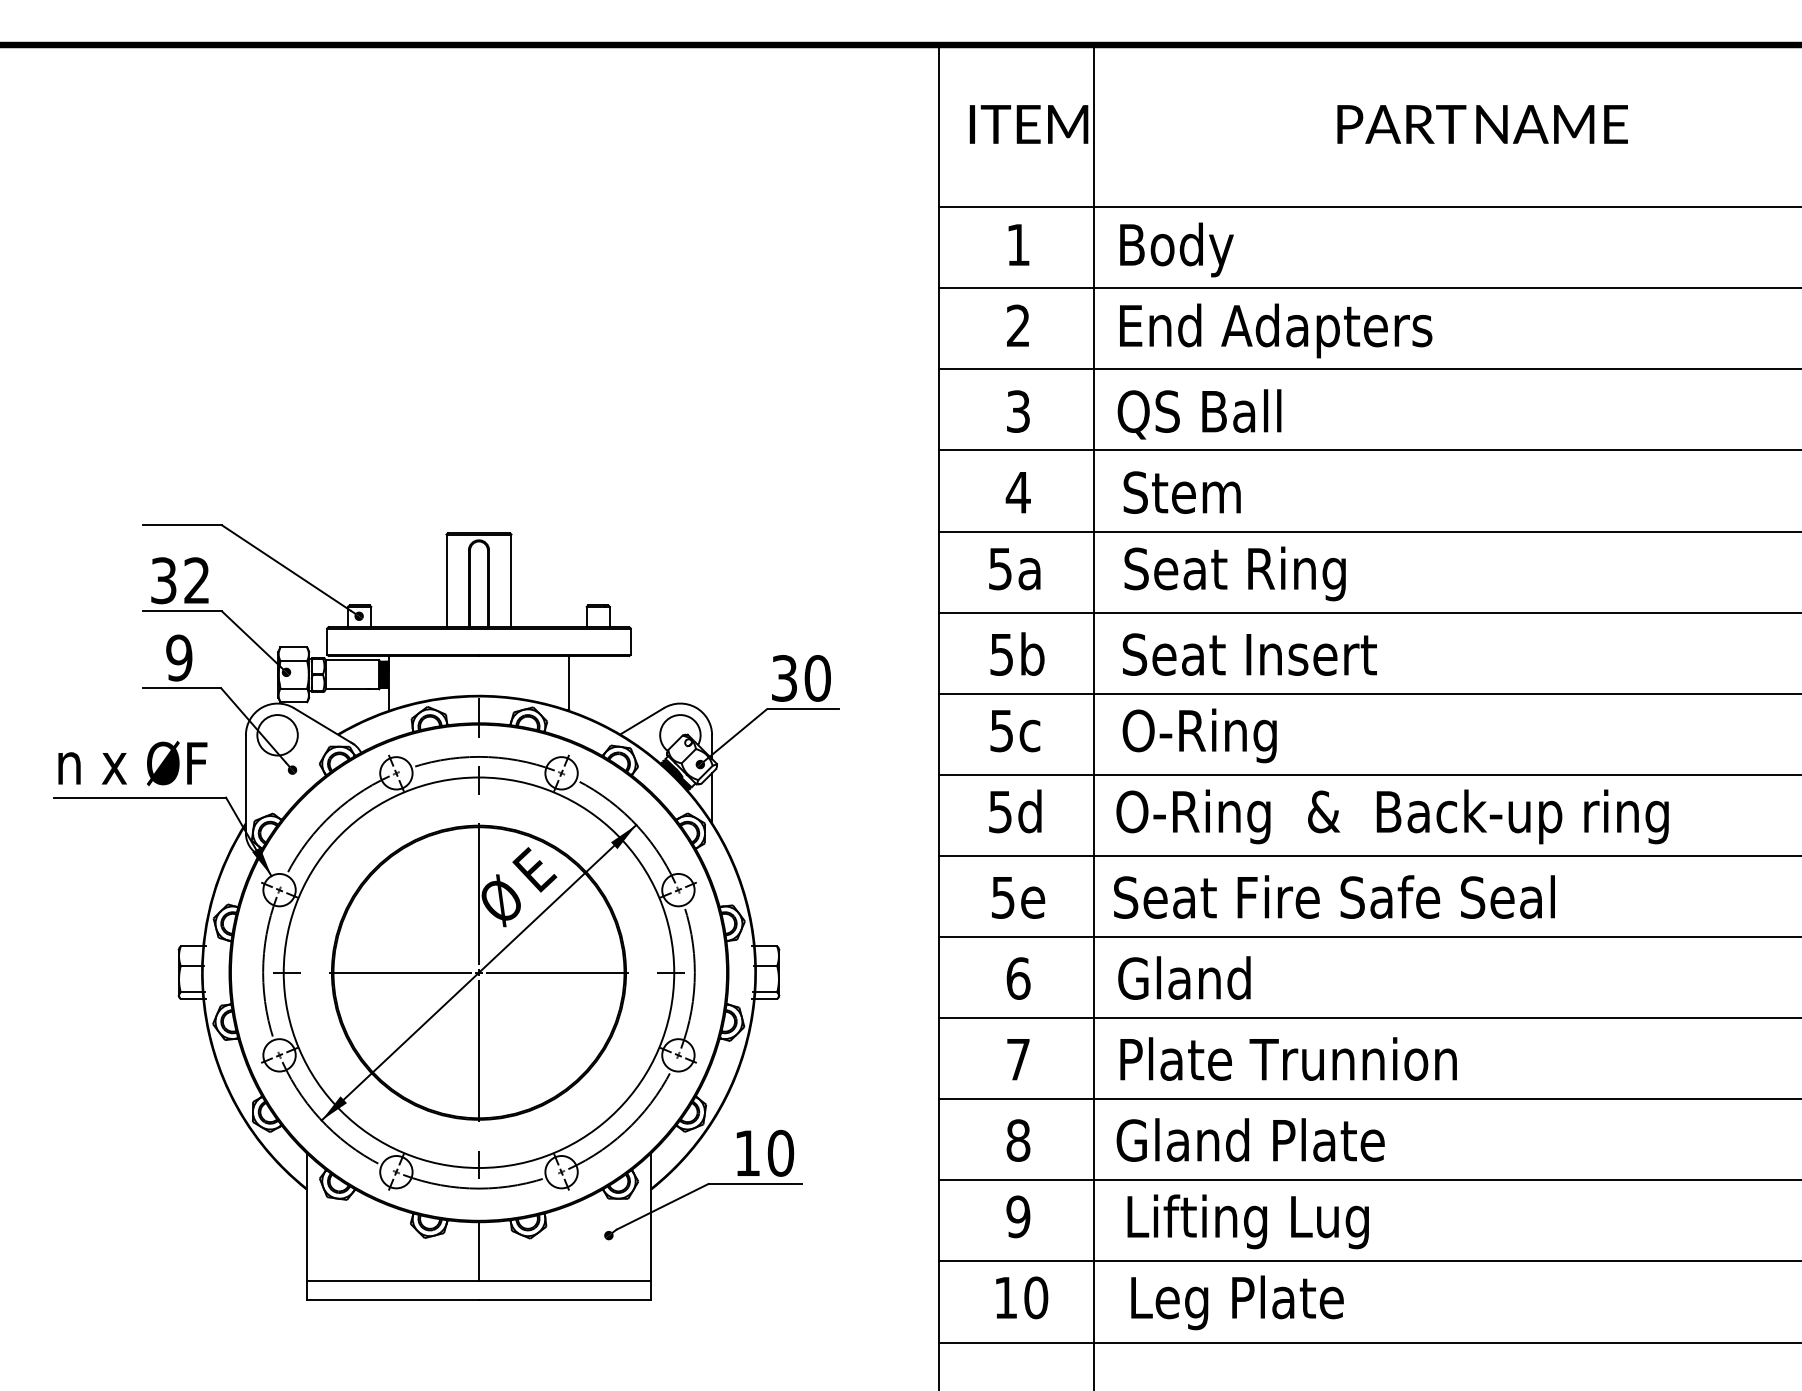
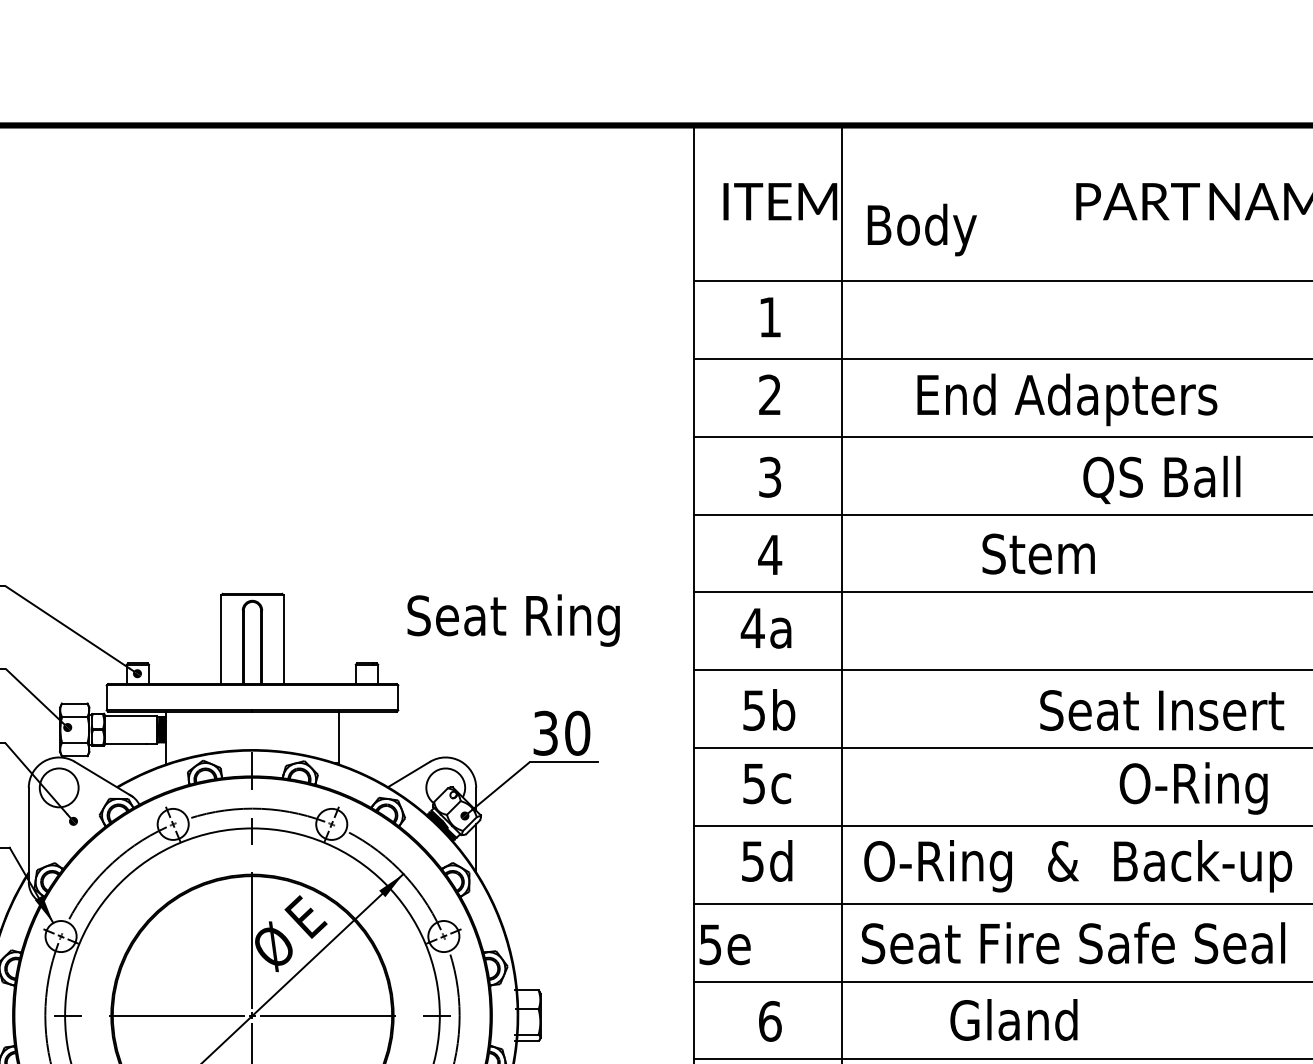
text: (1176, 249) -> (921, 229), moved
text: (1276, 330) -> (1067, 399), moved
text: (1199, 414) -> (1161, 480), moved
text: (1181, 492) -> (1037, 553), moved
text: (999, 569) -> (752, 628), 5a -> 4a
text: (1234, 573) -> (513, 620), moved
text: (1249, 654) -> (1161, 710), moved
text: (1199, 735) -> (1193, 788), moved
text: (1018, 897) -> (725, 944), moved
text: (1184, 977) -> (1014, 1019), moved

